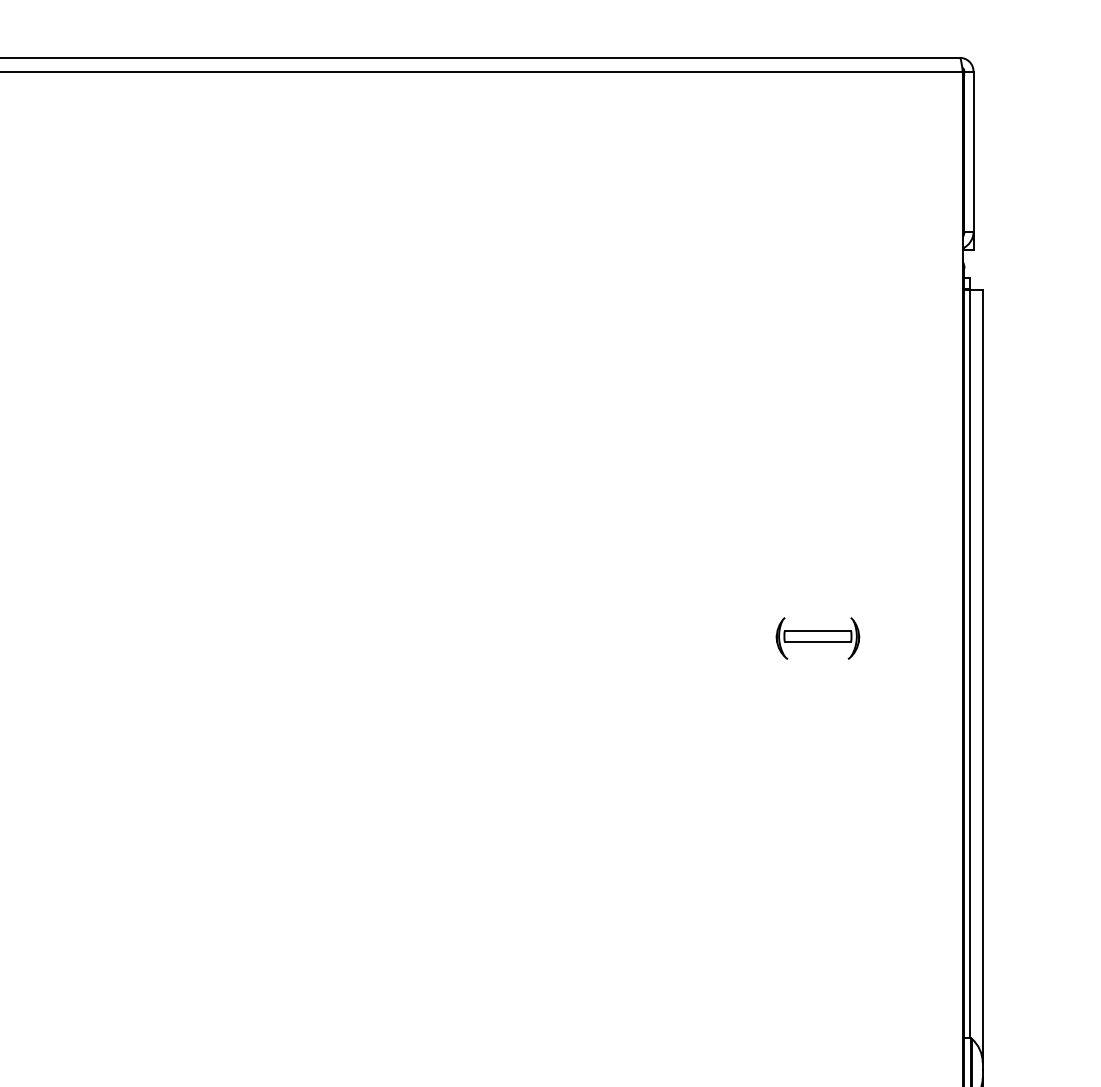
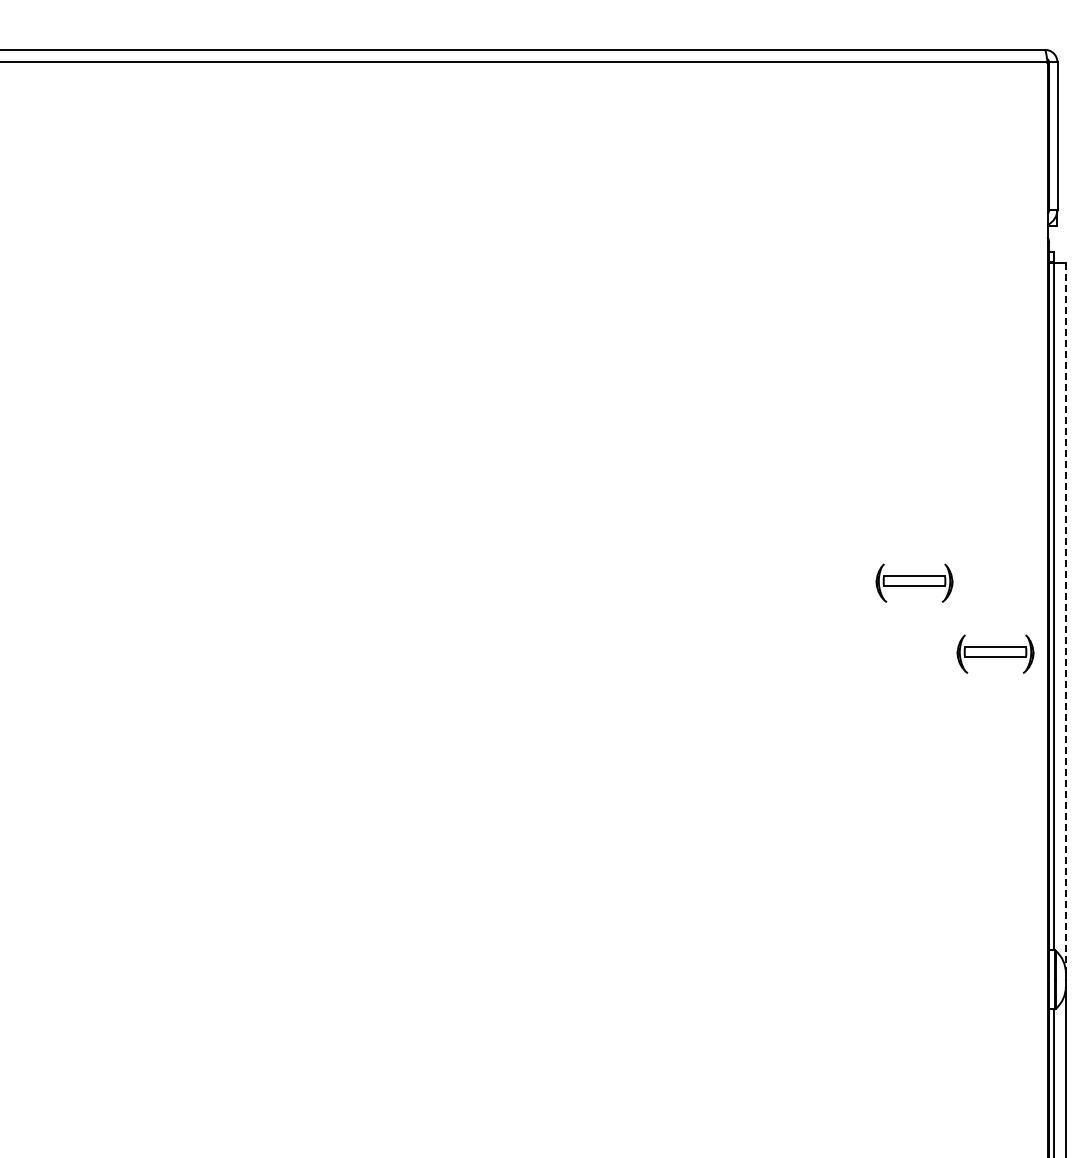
line: (982, 676) -> (1065, 618), solid -> dashed
part: (906, 715) -> (995, 653), added

